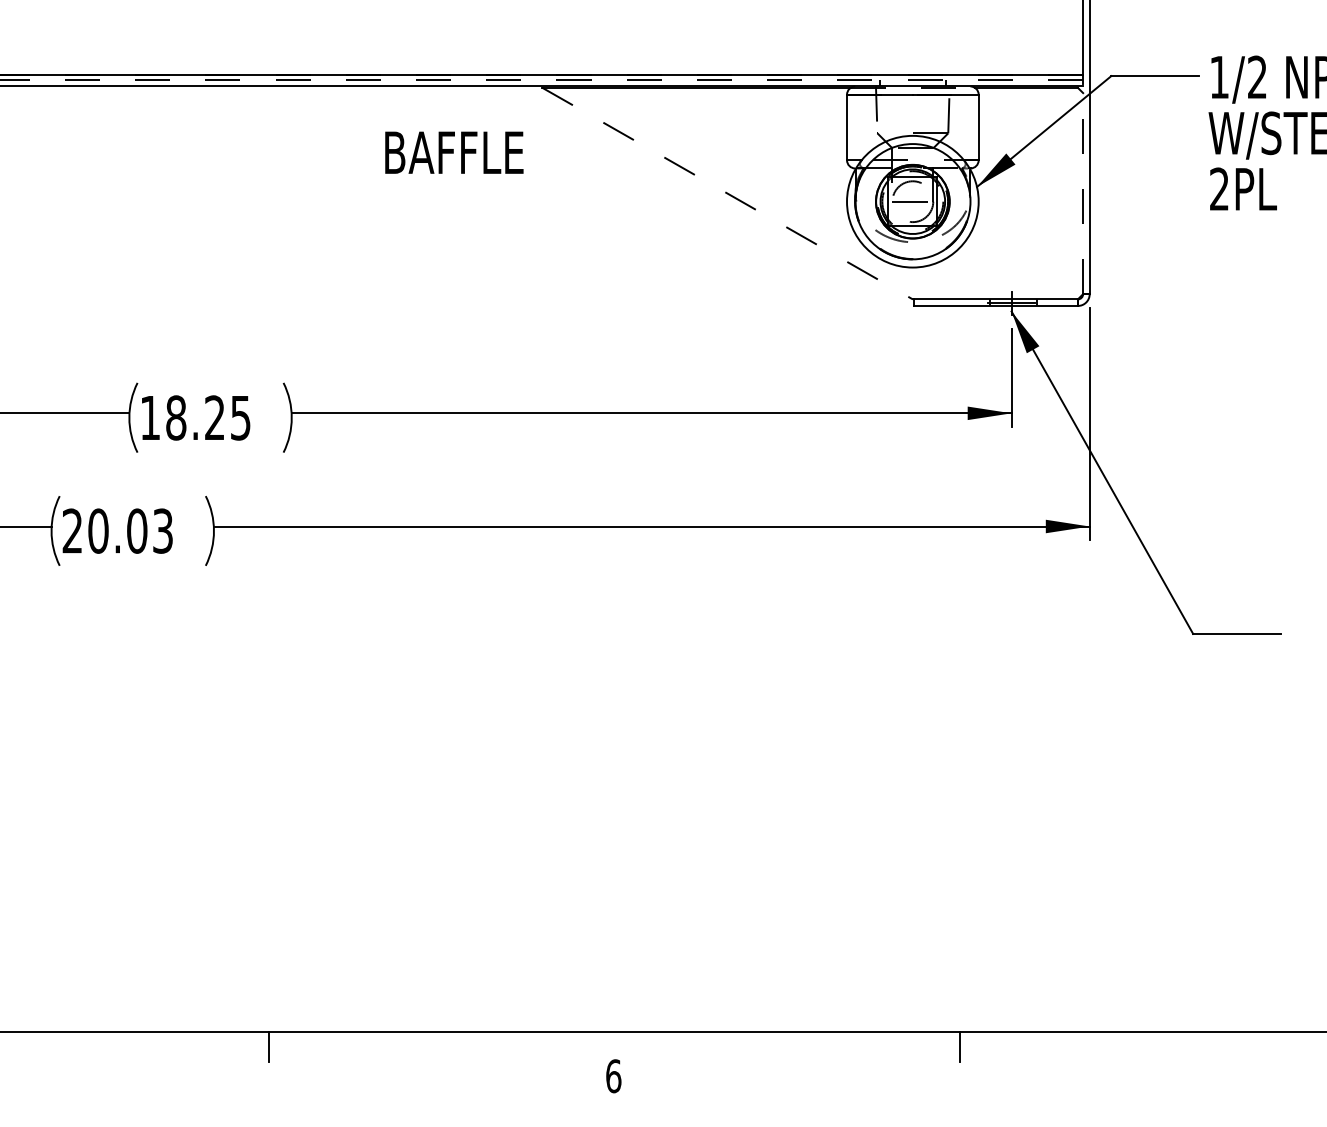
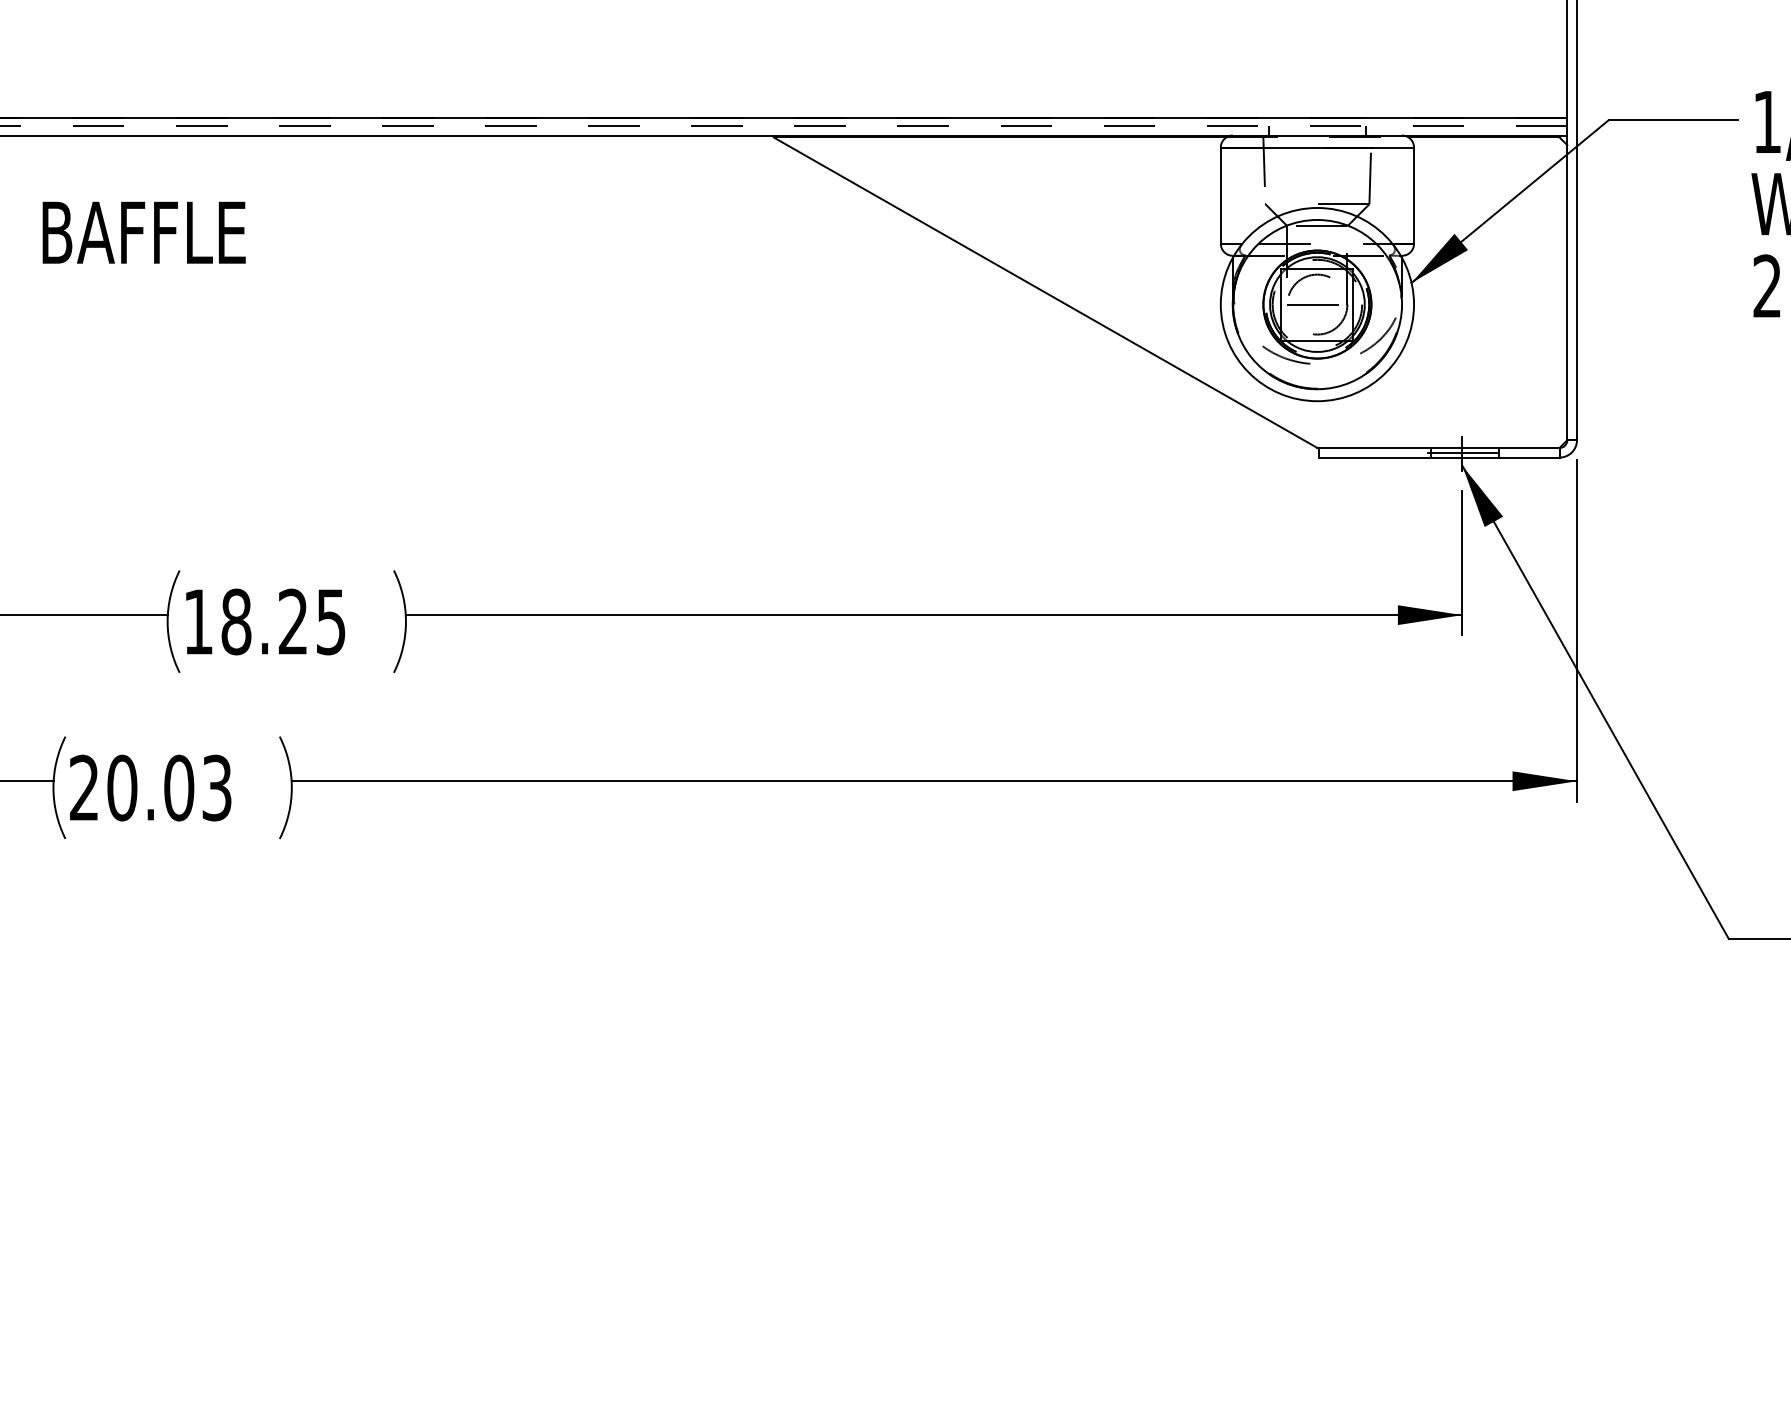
text: (454, 152) -> (144, 232), moved
line: (1083, 189) -> (1567, 286), dashed -> solid
line: (728, 193) -> (1046, 292), dashed -> solid

